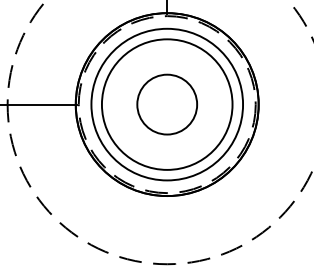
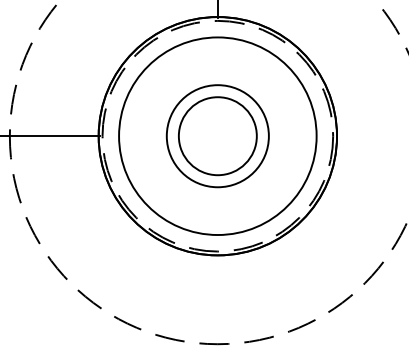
circle: (166, 104) -> (217, 136), size x0.6

